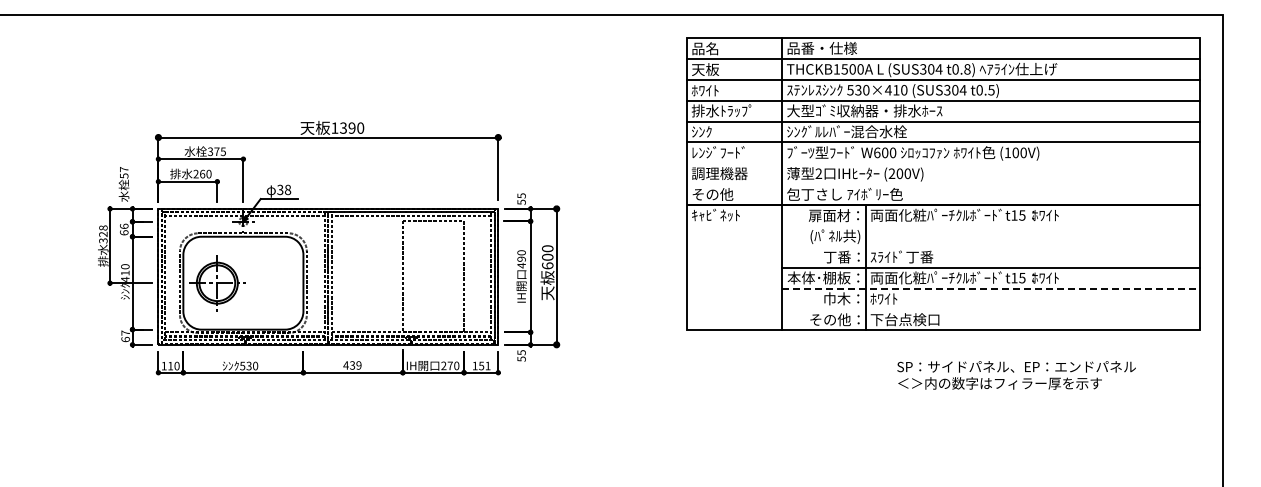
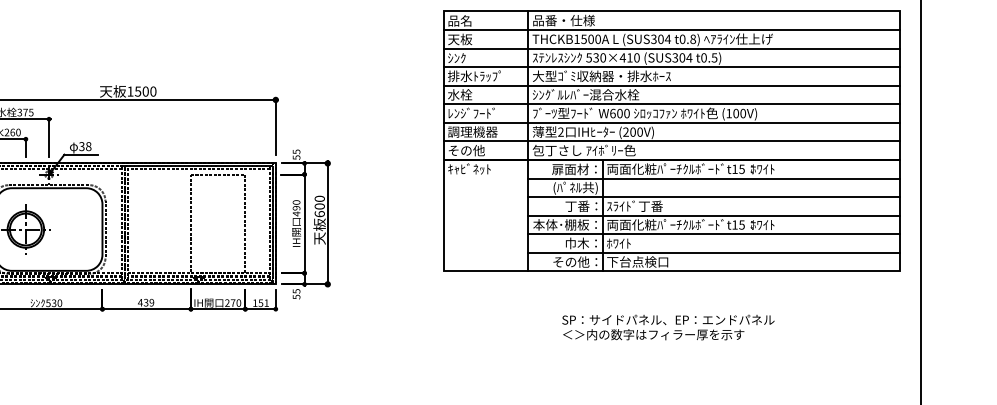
text: (704, 90) -> (459, 58), ﾎﾜｲﾄ -> ｼﾝｸ
text: (347, 127) -> (141, 91), 1390 -> 1500
text: (705, 131) -> (460, 94), ｼﾝｸ -> 水栓
line: (943, 163) -> (671, 123), added
line: (943, 184) -> (671, 141), added
line: (990, 225) -> (713, 178), added
line: (990, 246) -> (713, 196), added
line: (991, 288) -> (714, 234), dashed -> solid
line: (990, 309) -> (713, 252), added
text: (1016, 375) -> (668, 327), moved

